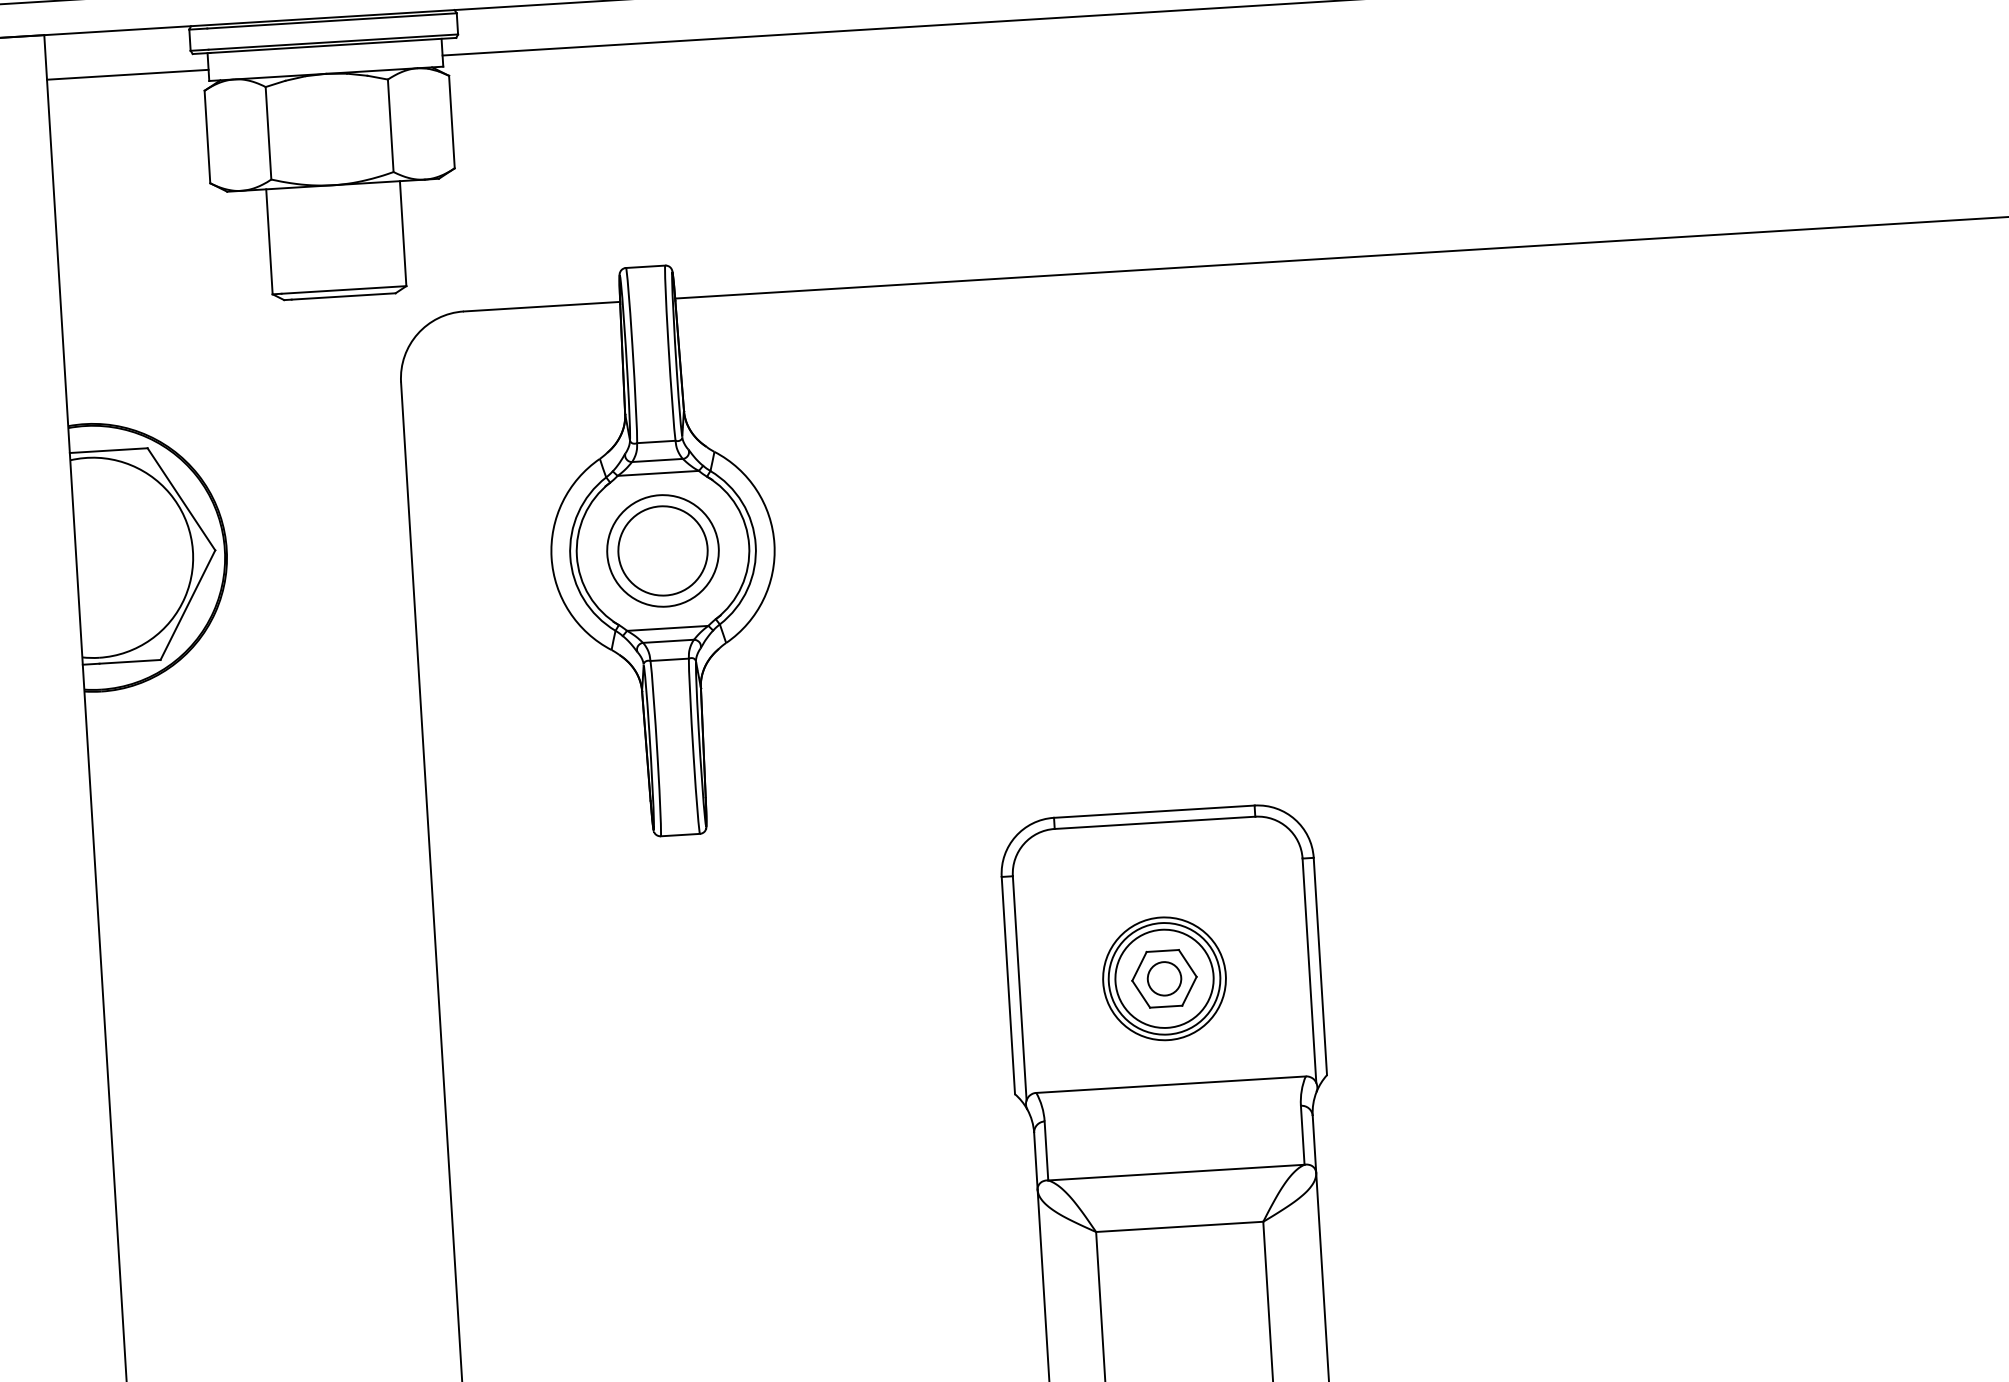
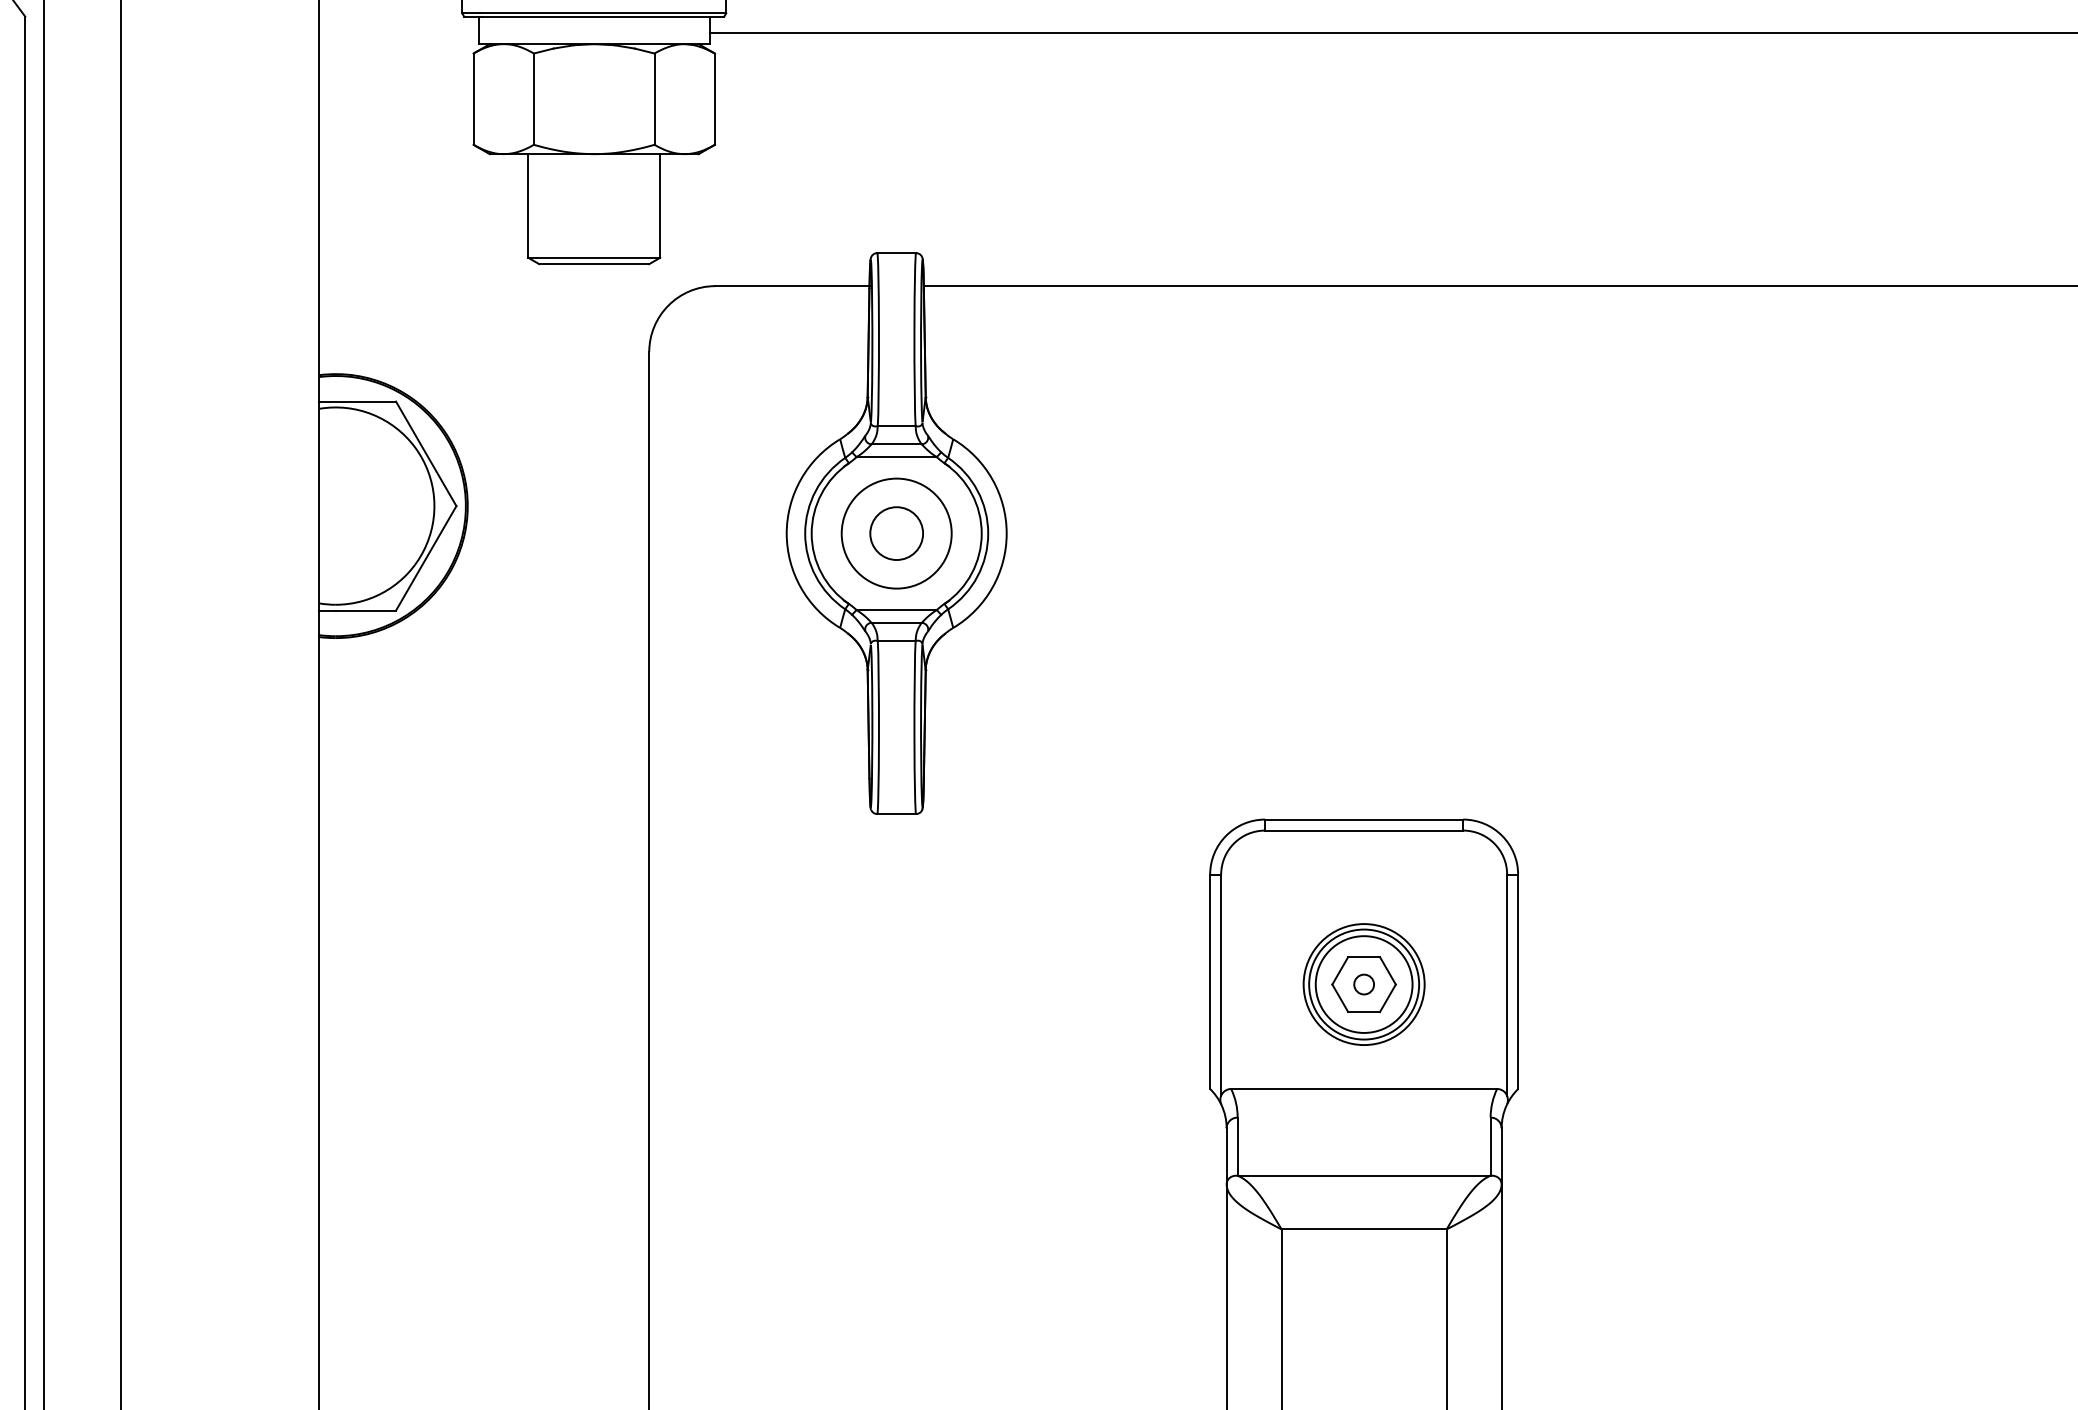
line: (127, 75) -> (398, 33), removed
circle: (662, 550) -> (896, 533), size x0.6
circle: (1163, 978) -> (1363, 984), size x0.6

